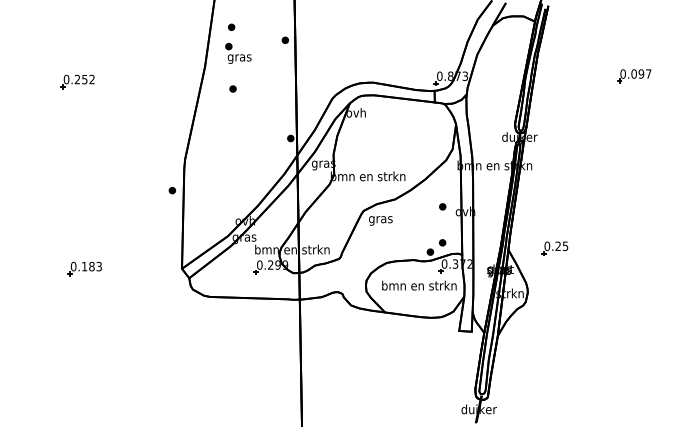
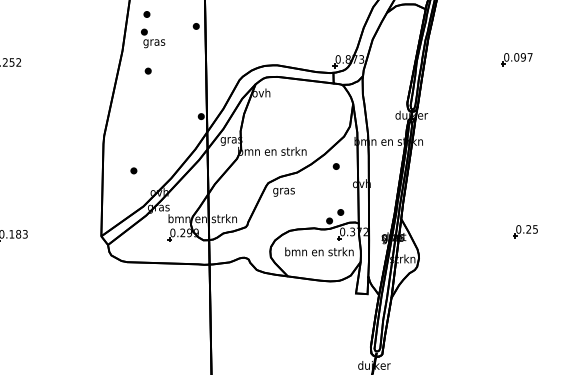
part: (172, 190) -> (133, 170), moved
part: (442, 206) -> (336, 166), moved
part: (554, 248) -> (525, 231), moved

